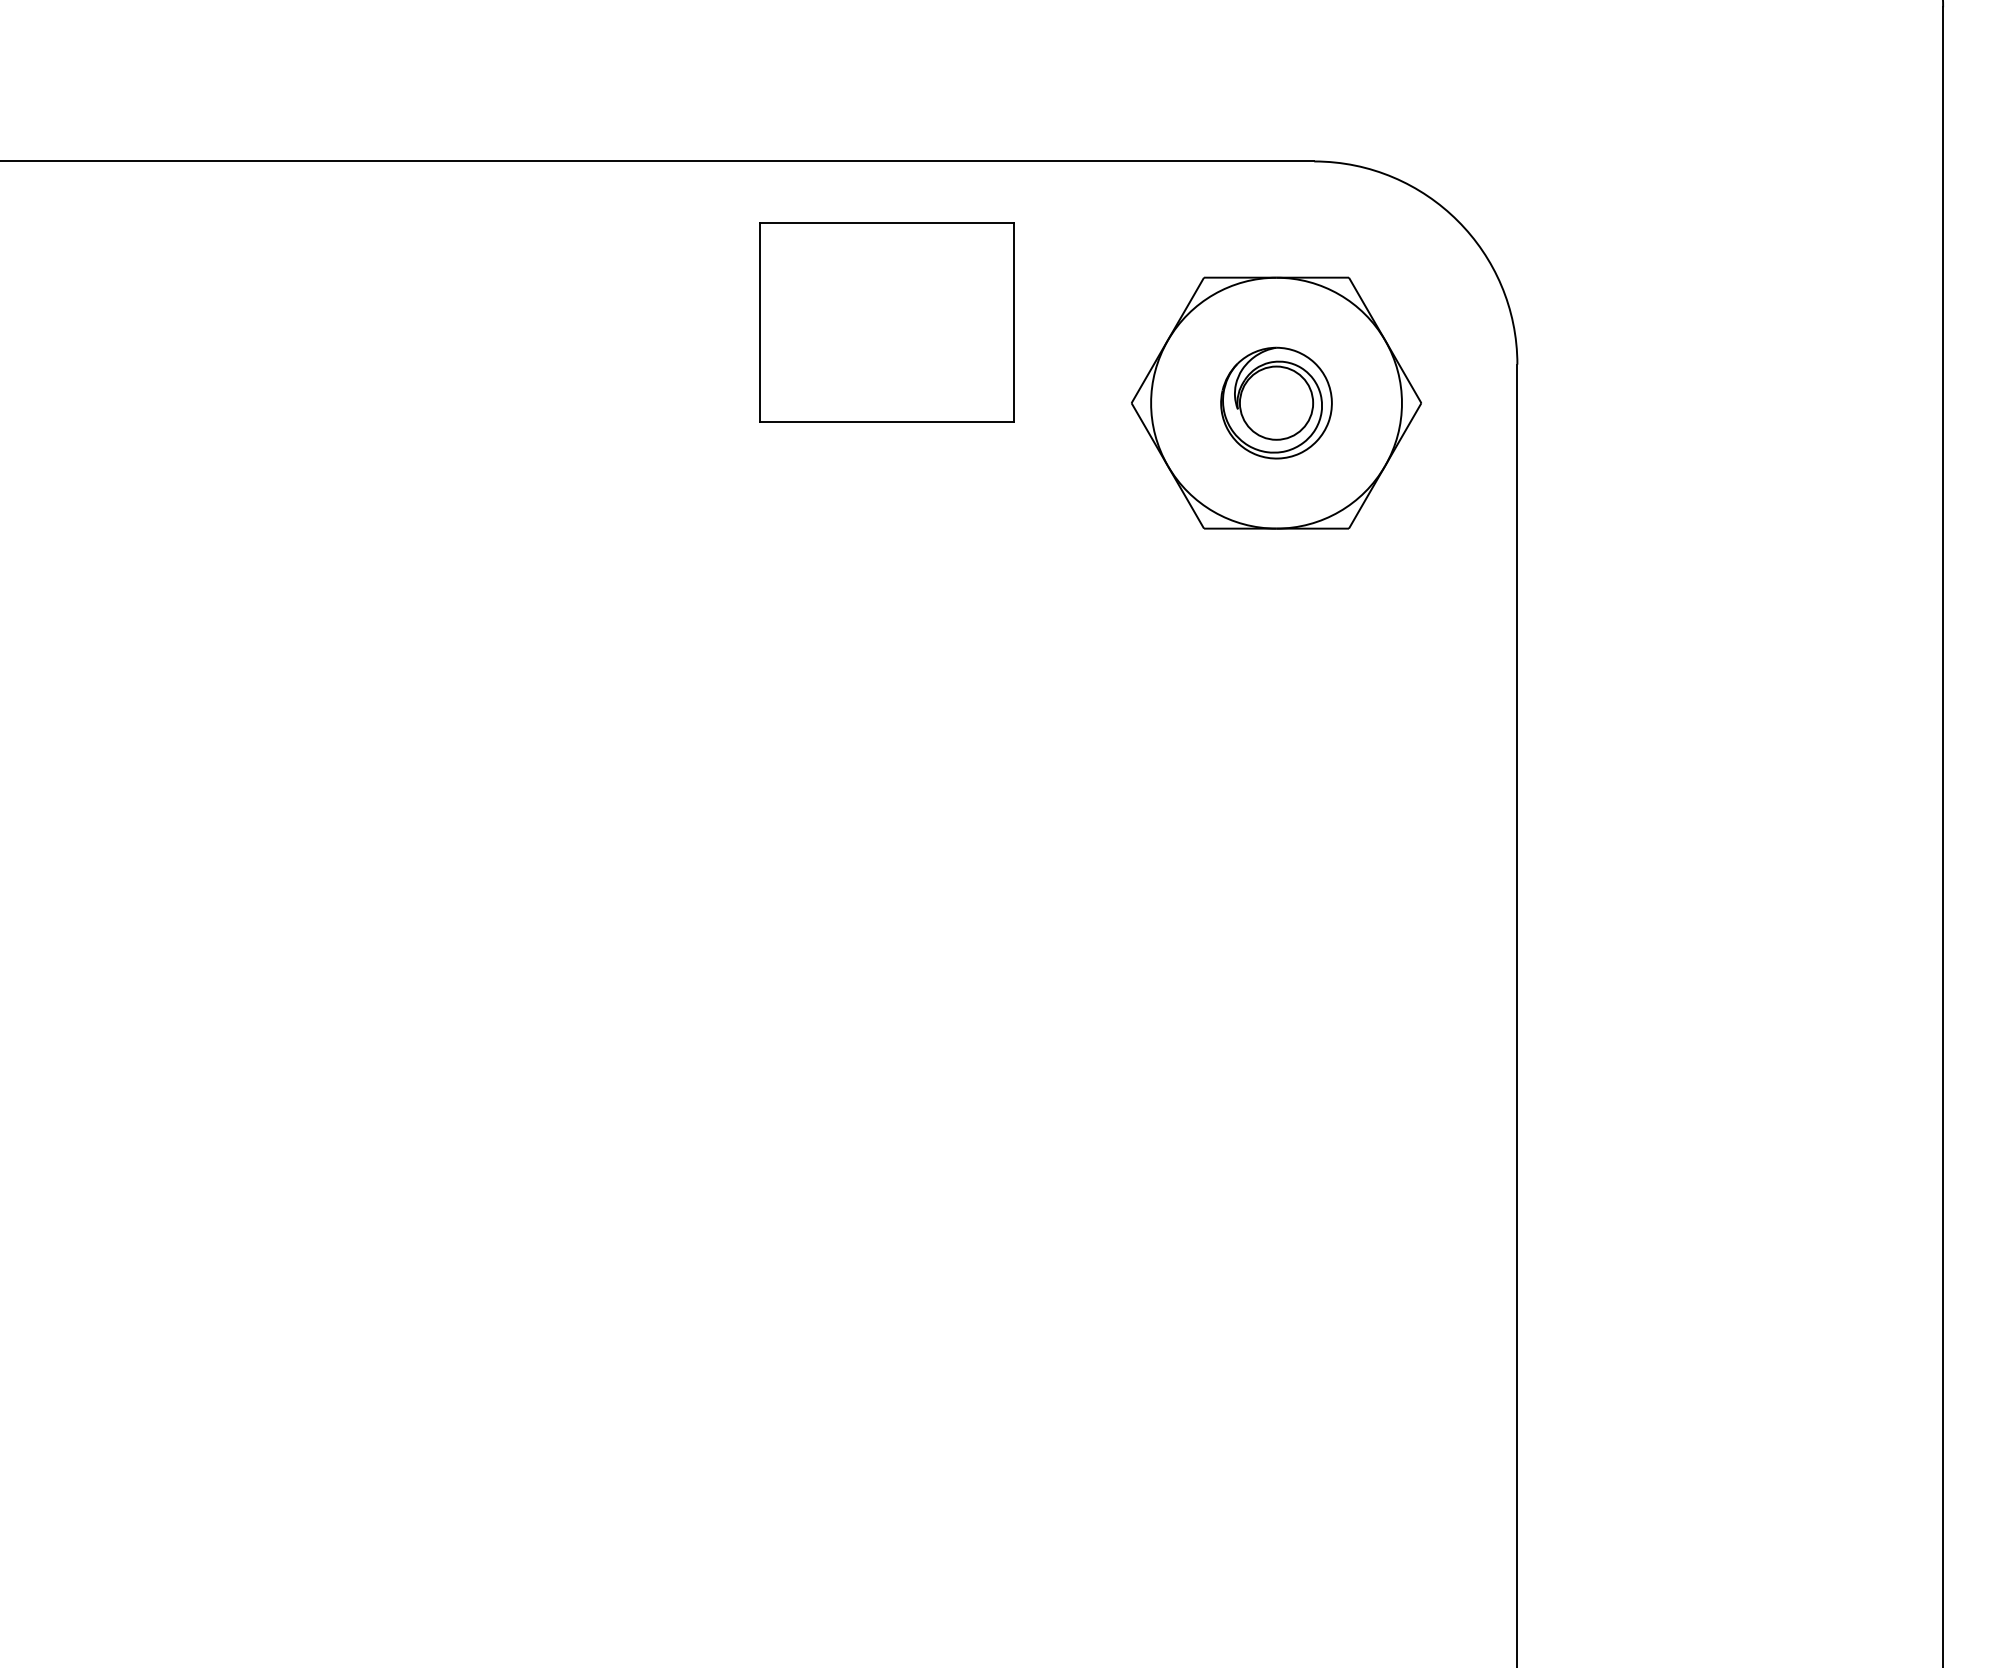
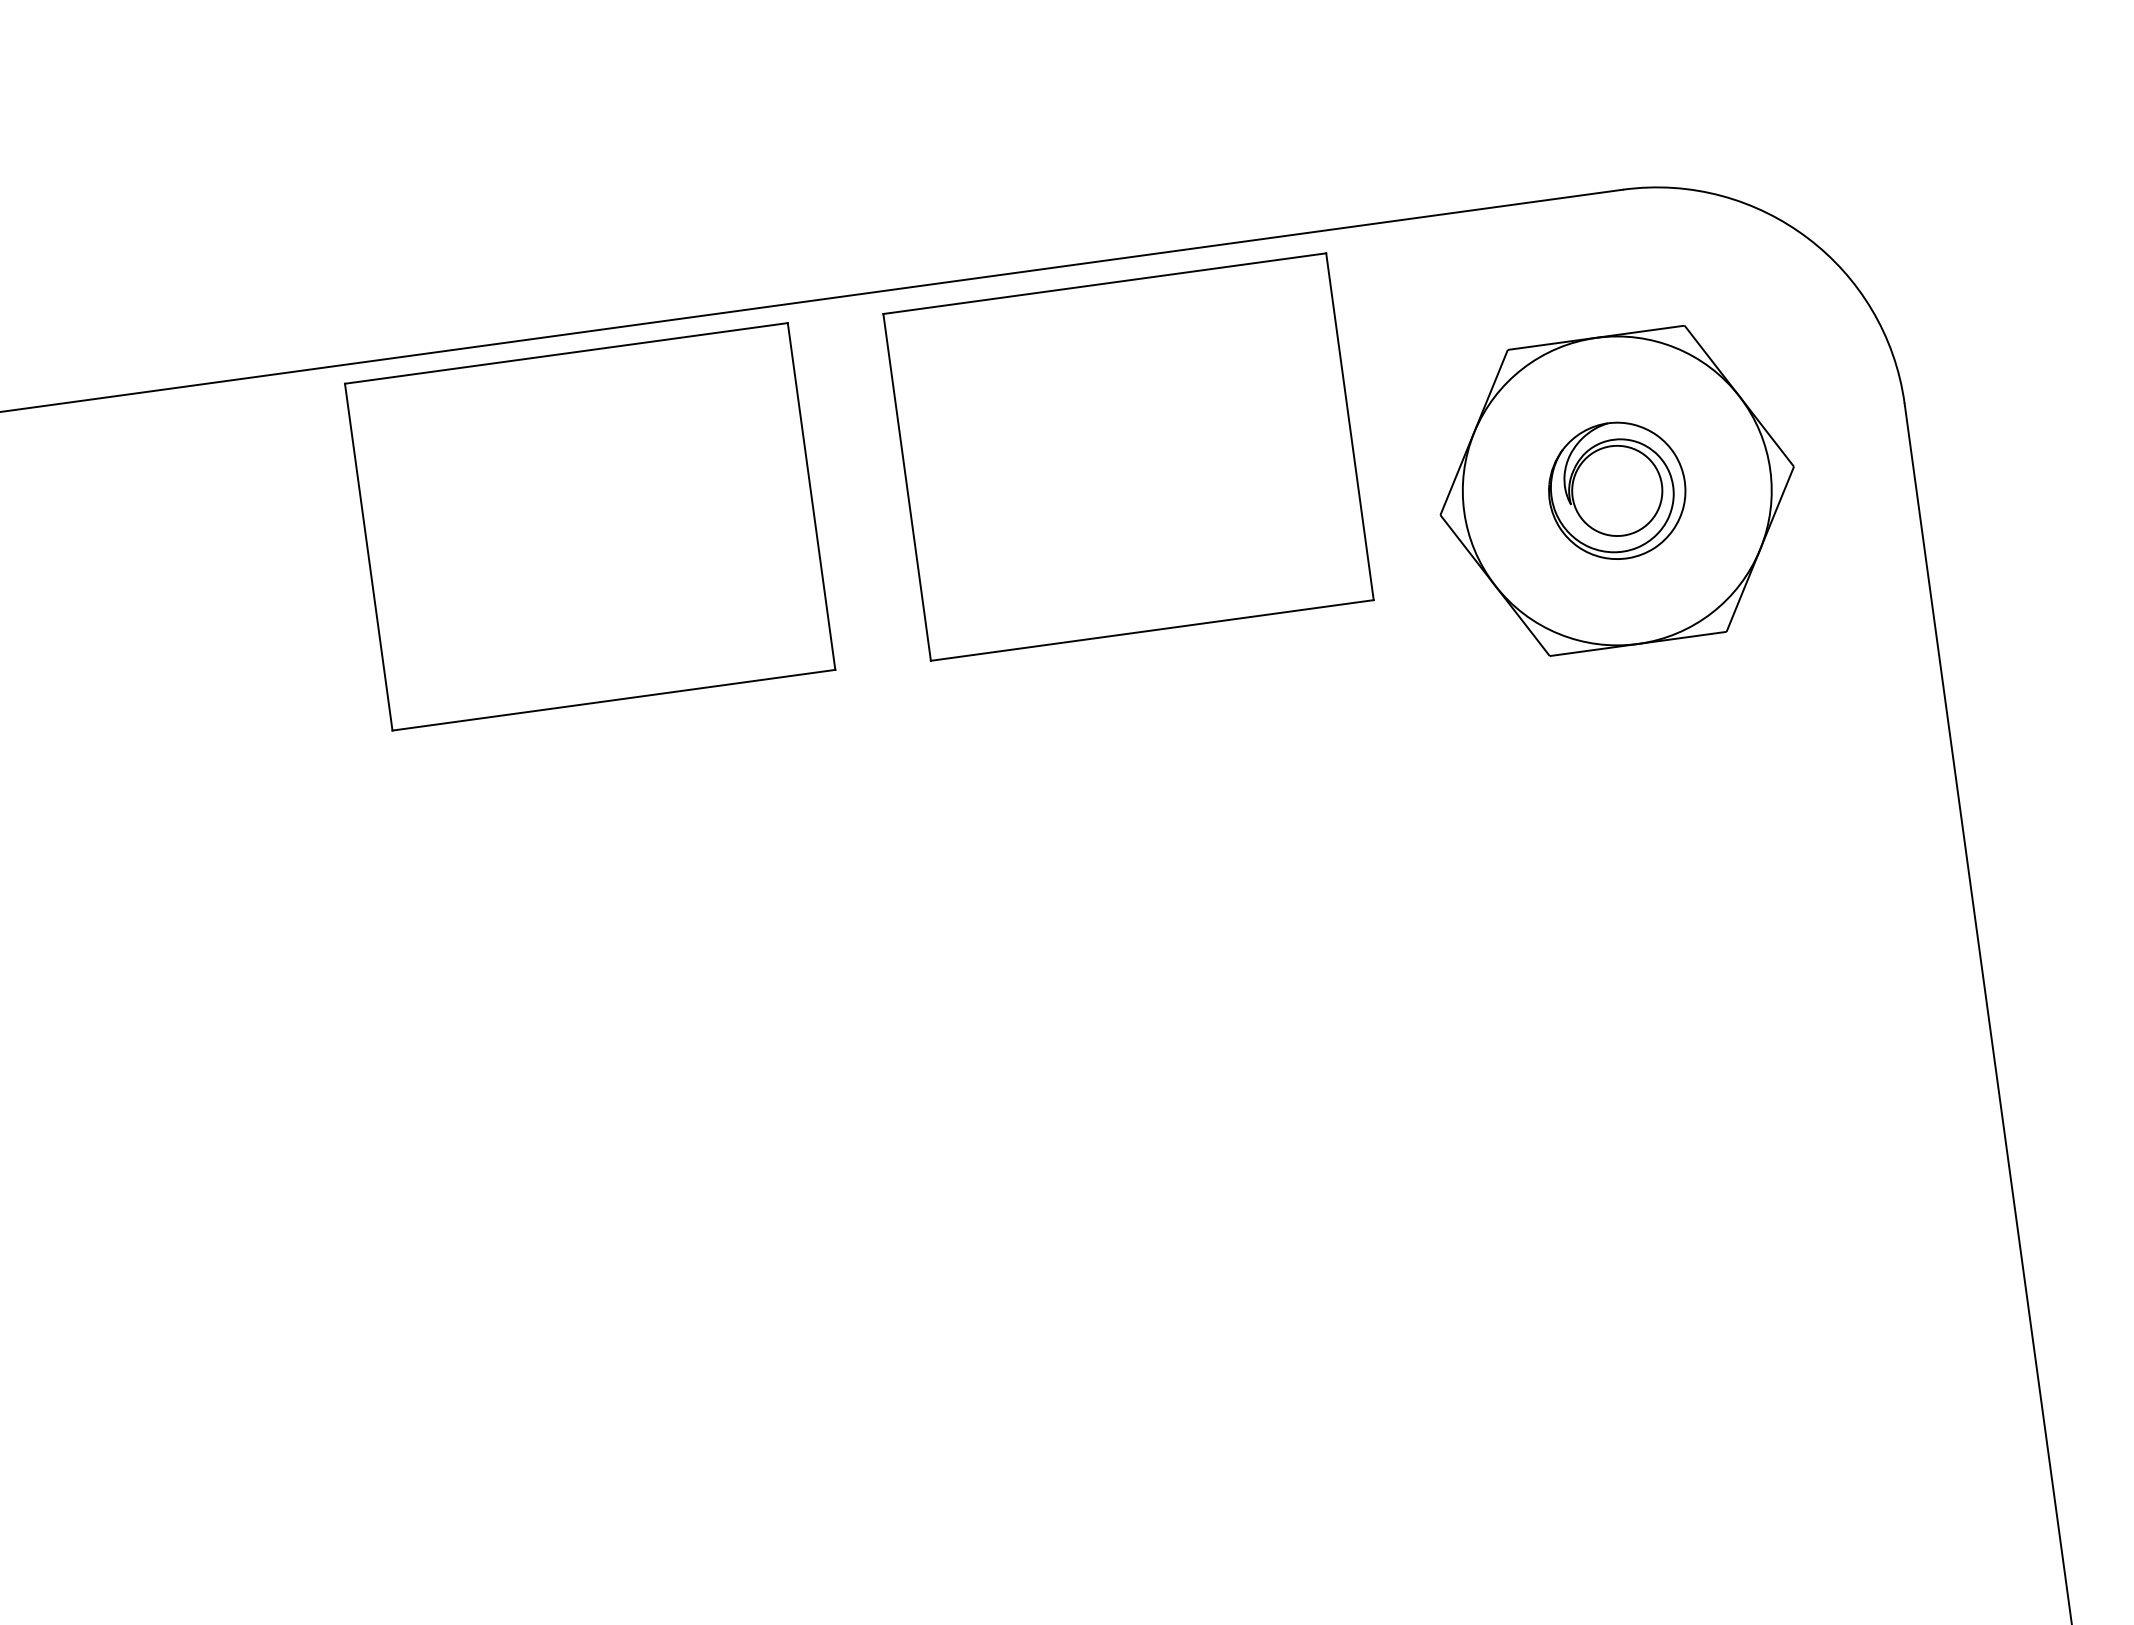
part: (446, 318) -> (590, 526), added
part: (887, 321) -> (1129, 456), size x1.43

